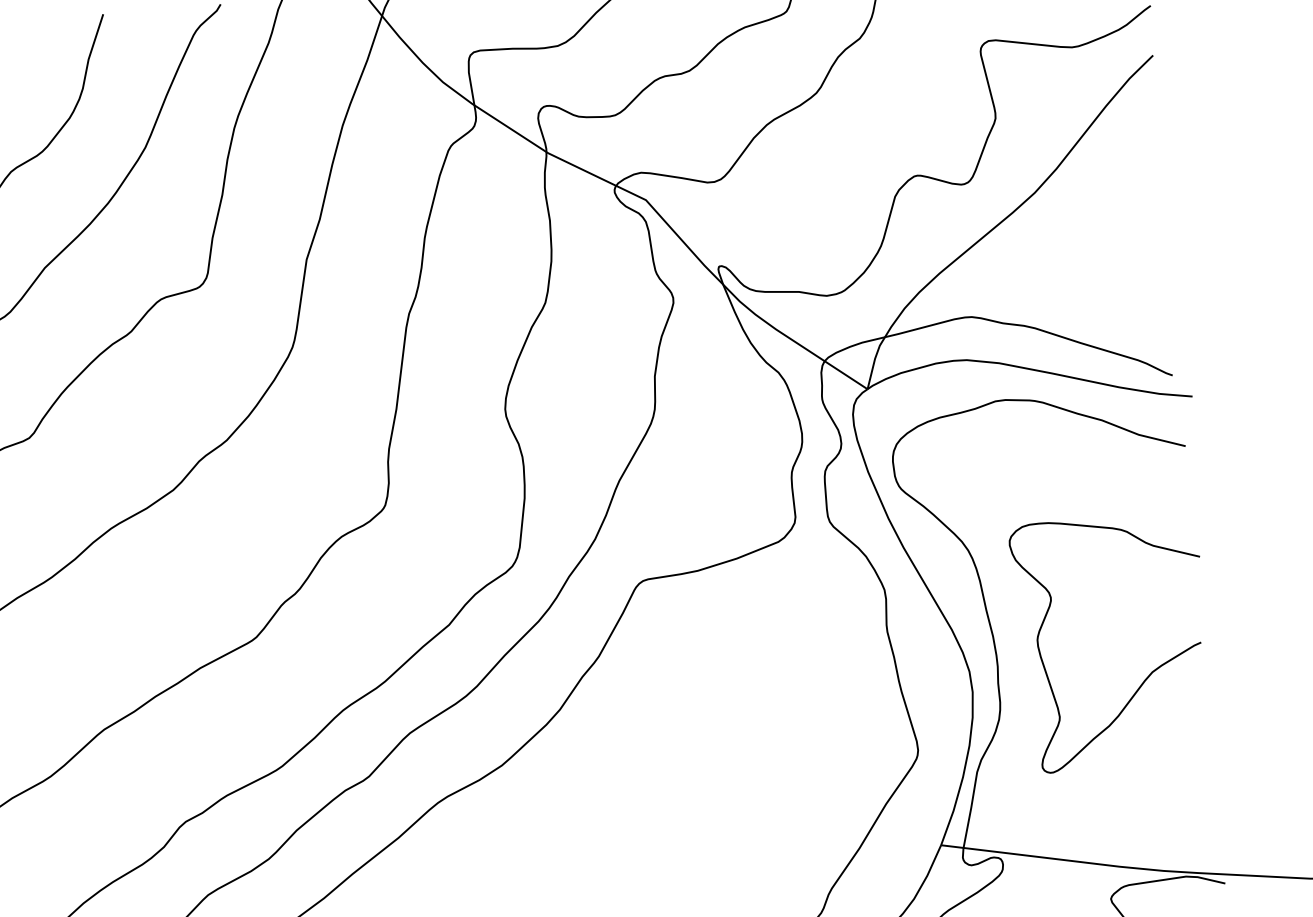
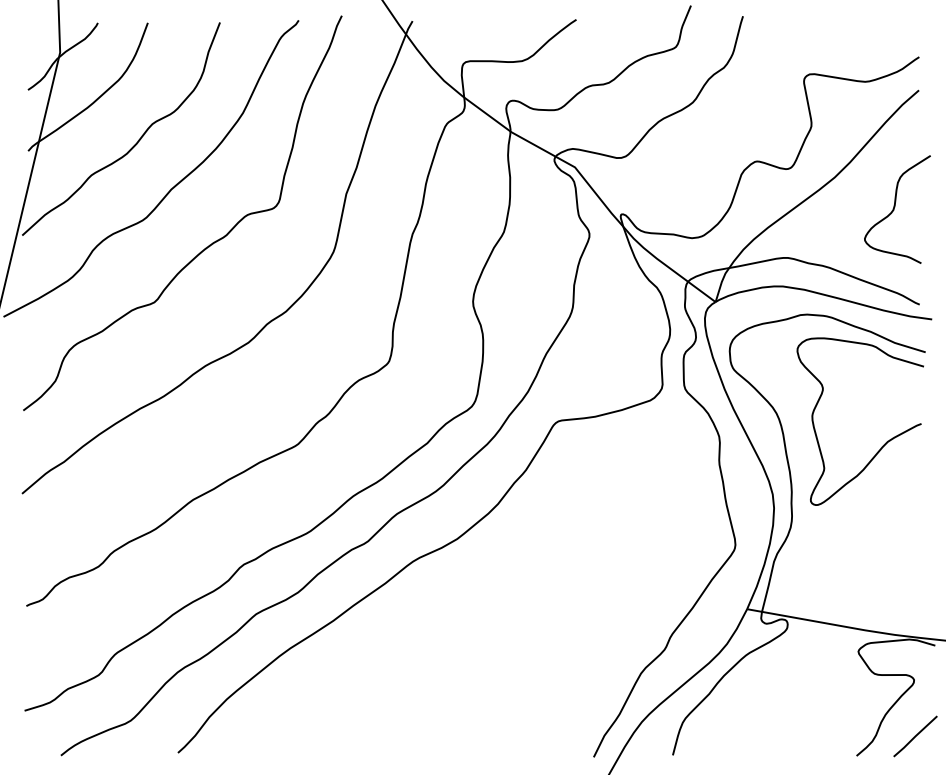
curve: (1128, 232) -> (895, 207), added
curve: (1146, 676) -> (883, 444), moved

